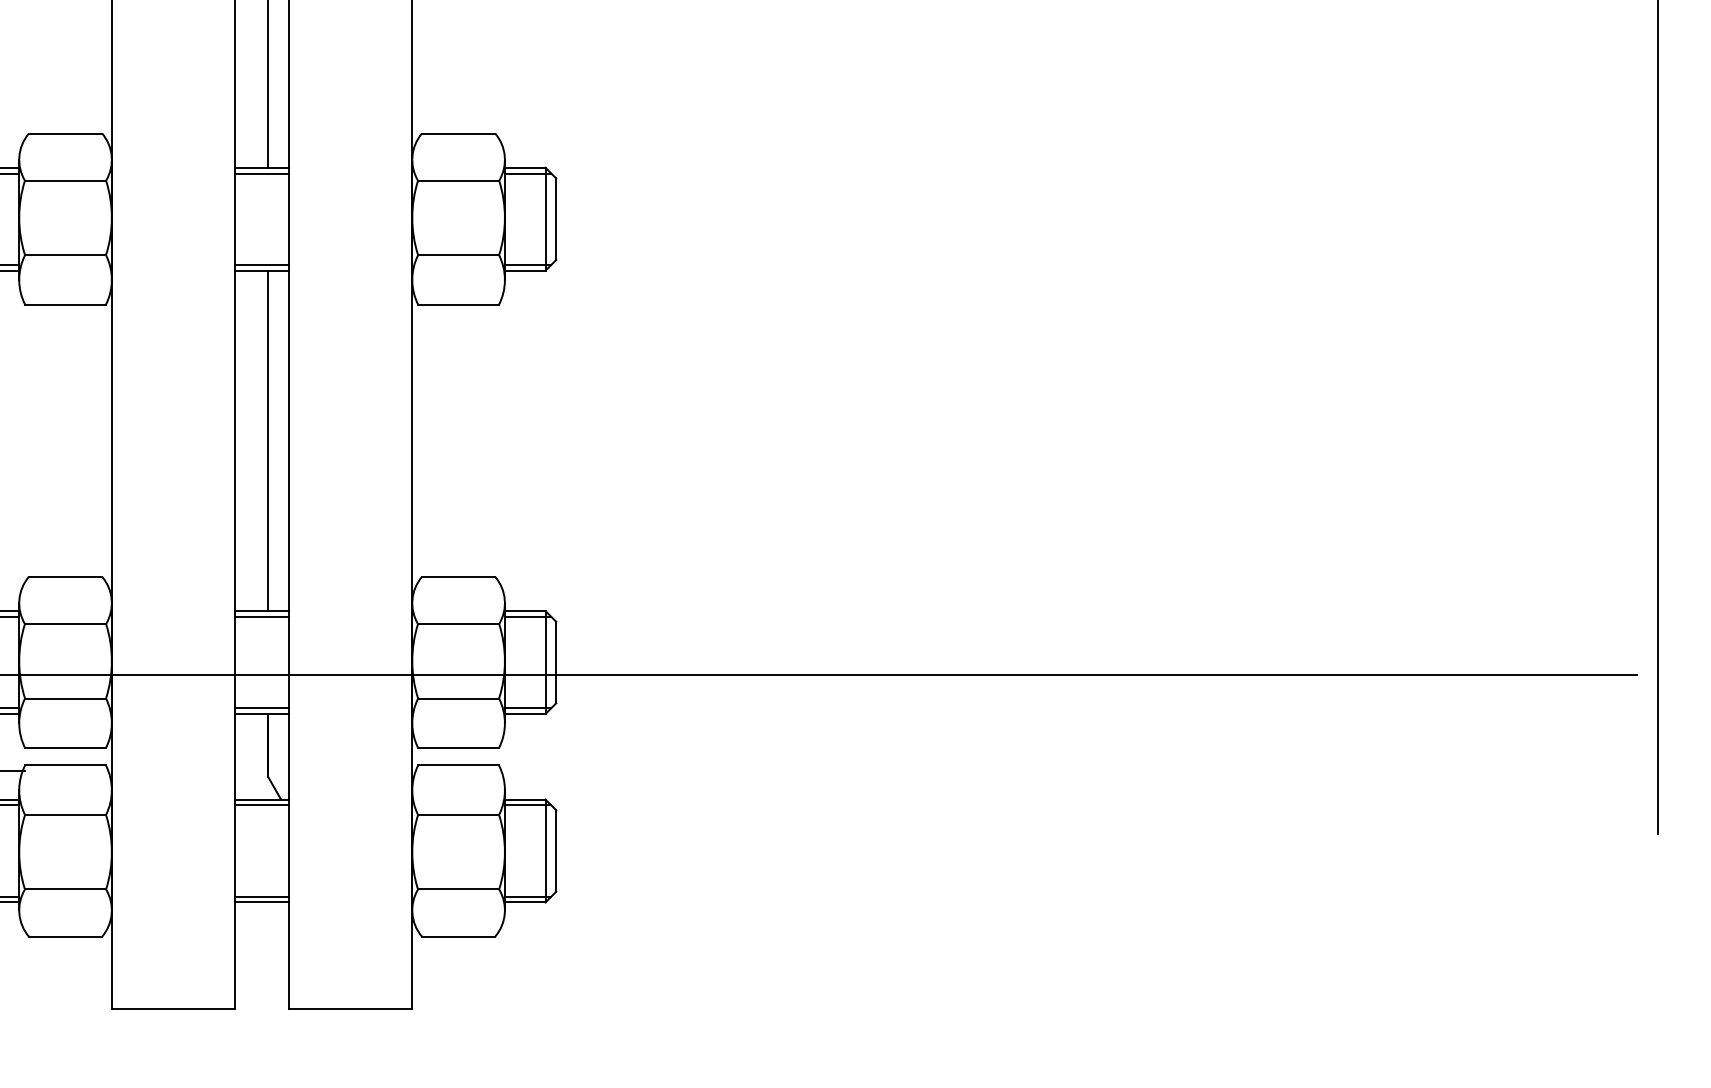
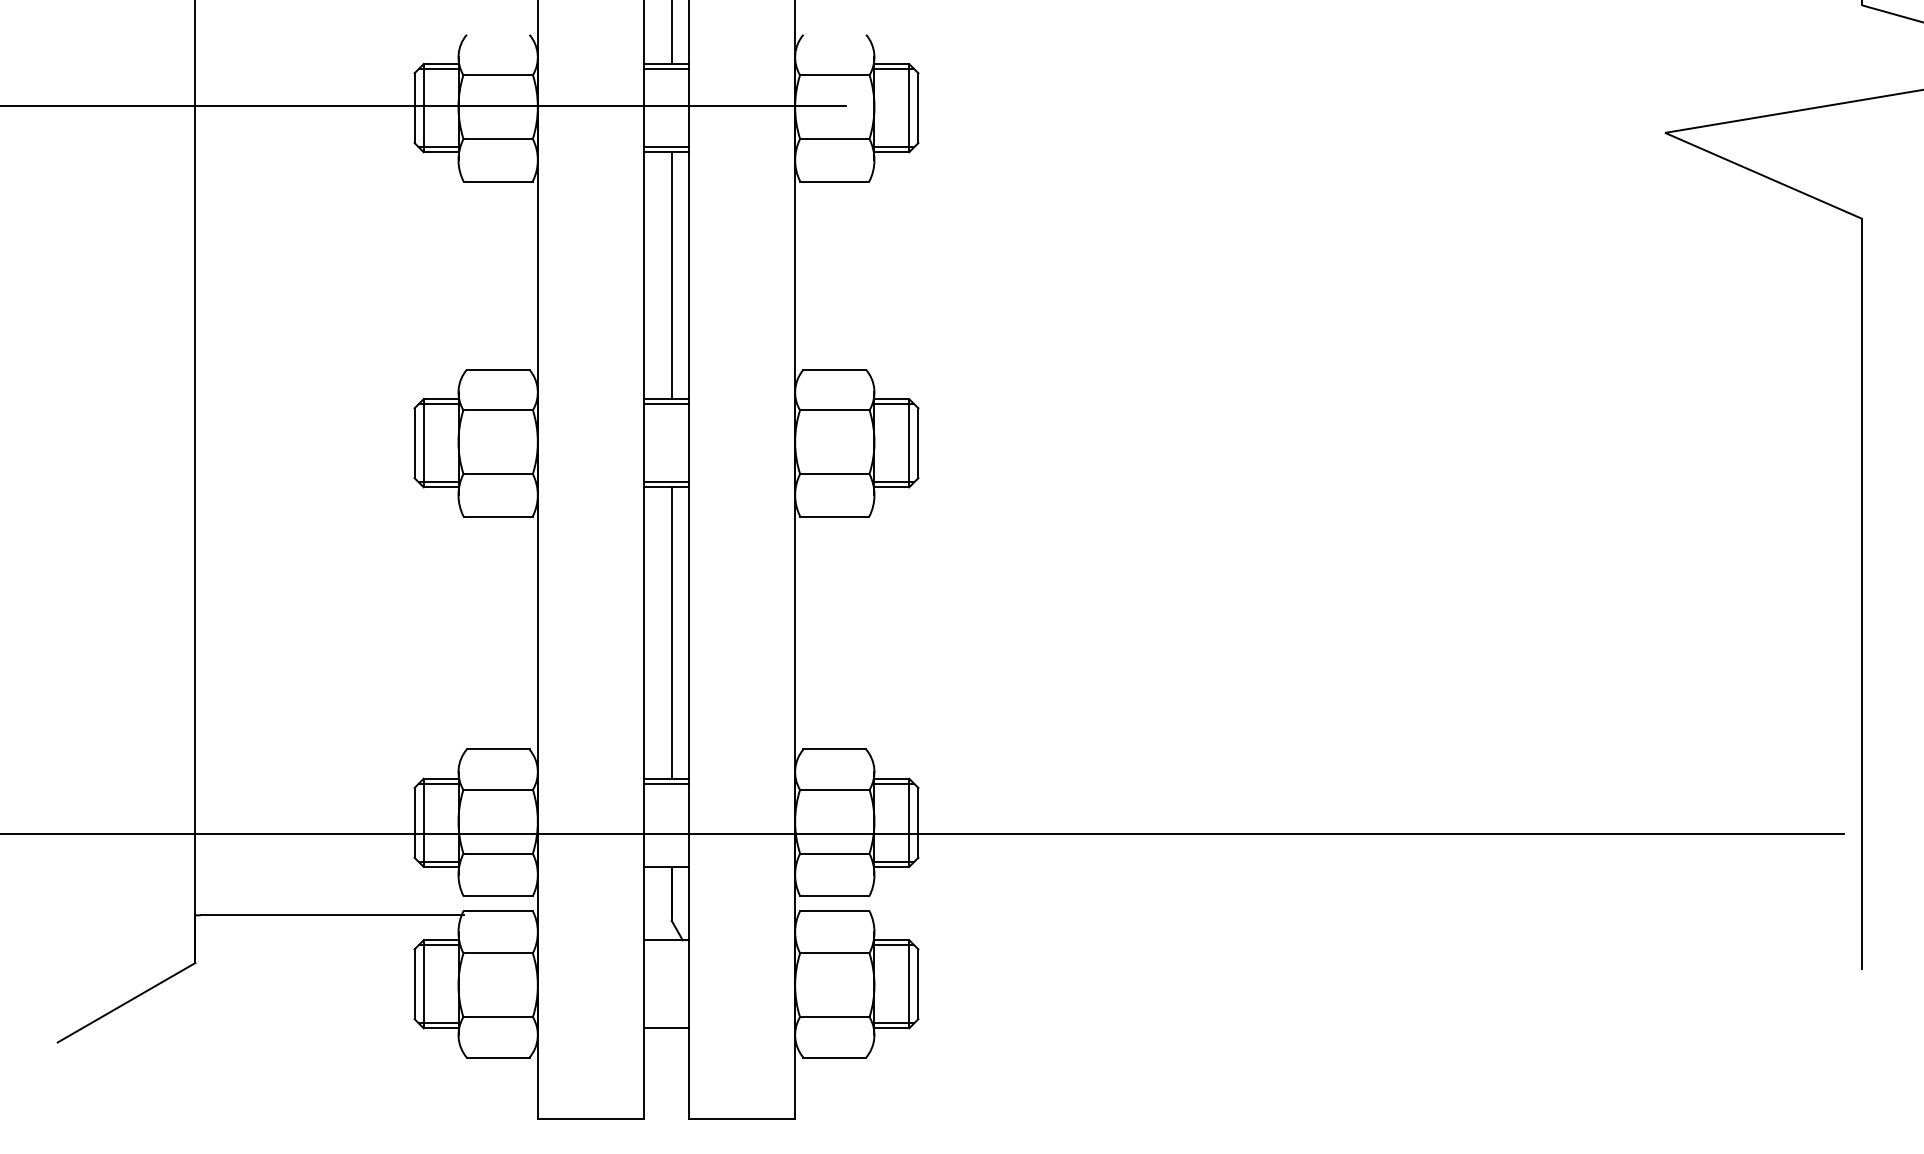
line: (262, 708) -> (666, 862), removed
line: (262, 805) -> (666, 945), removed
line: (262, 896) -> (666, 1023), removed

